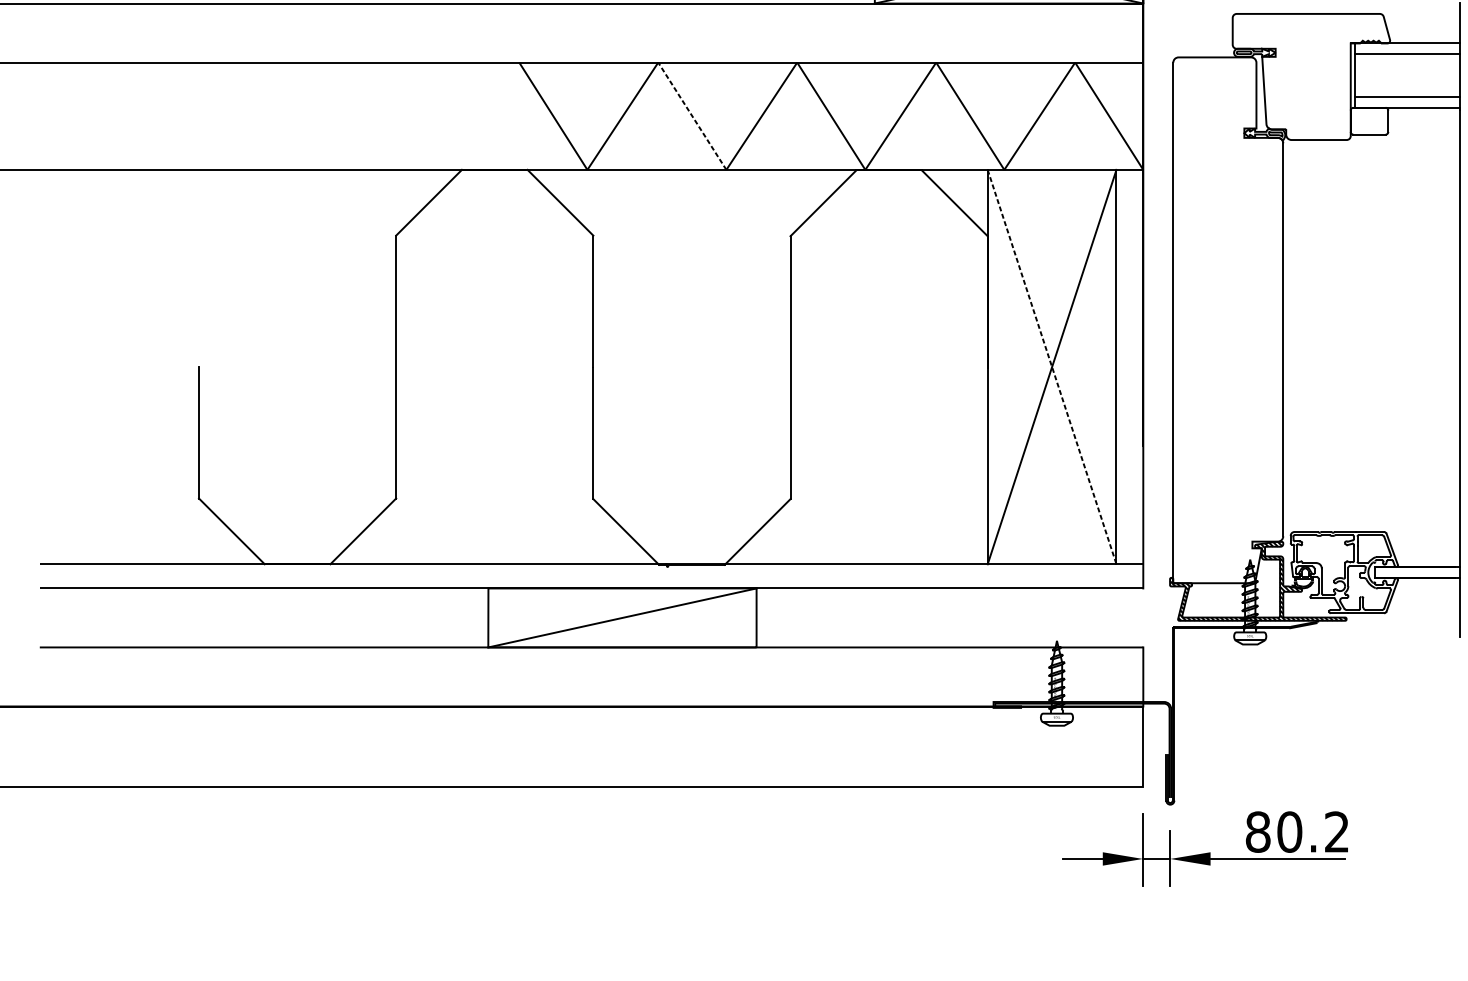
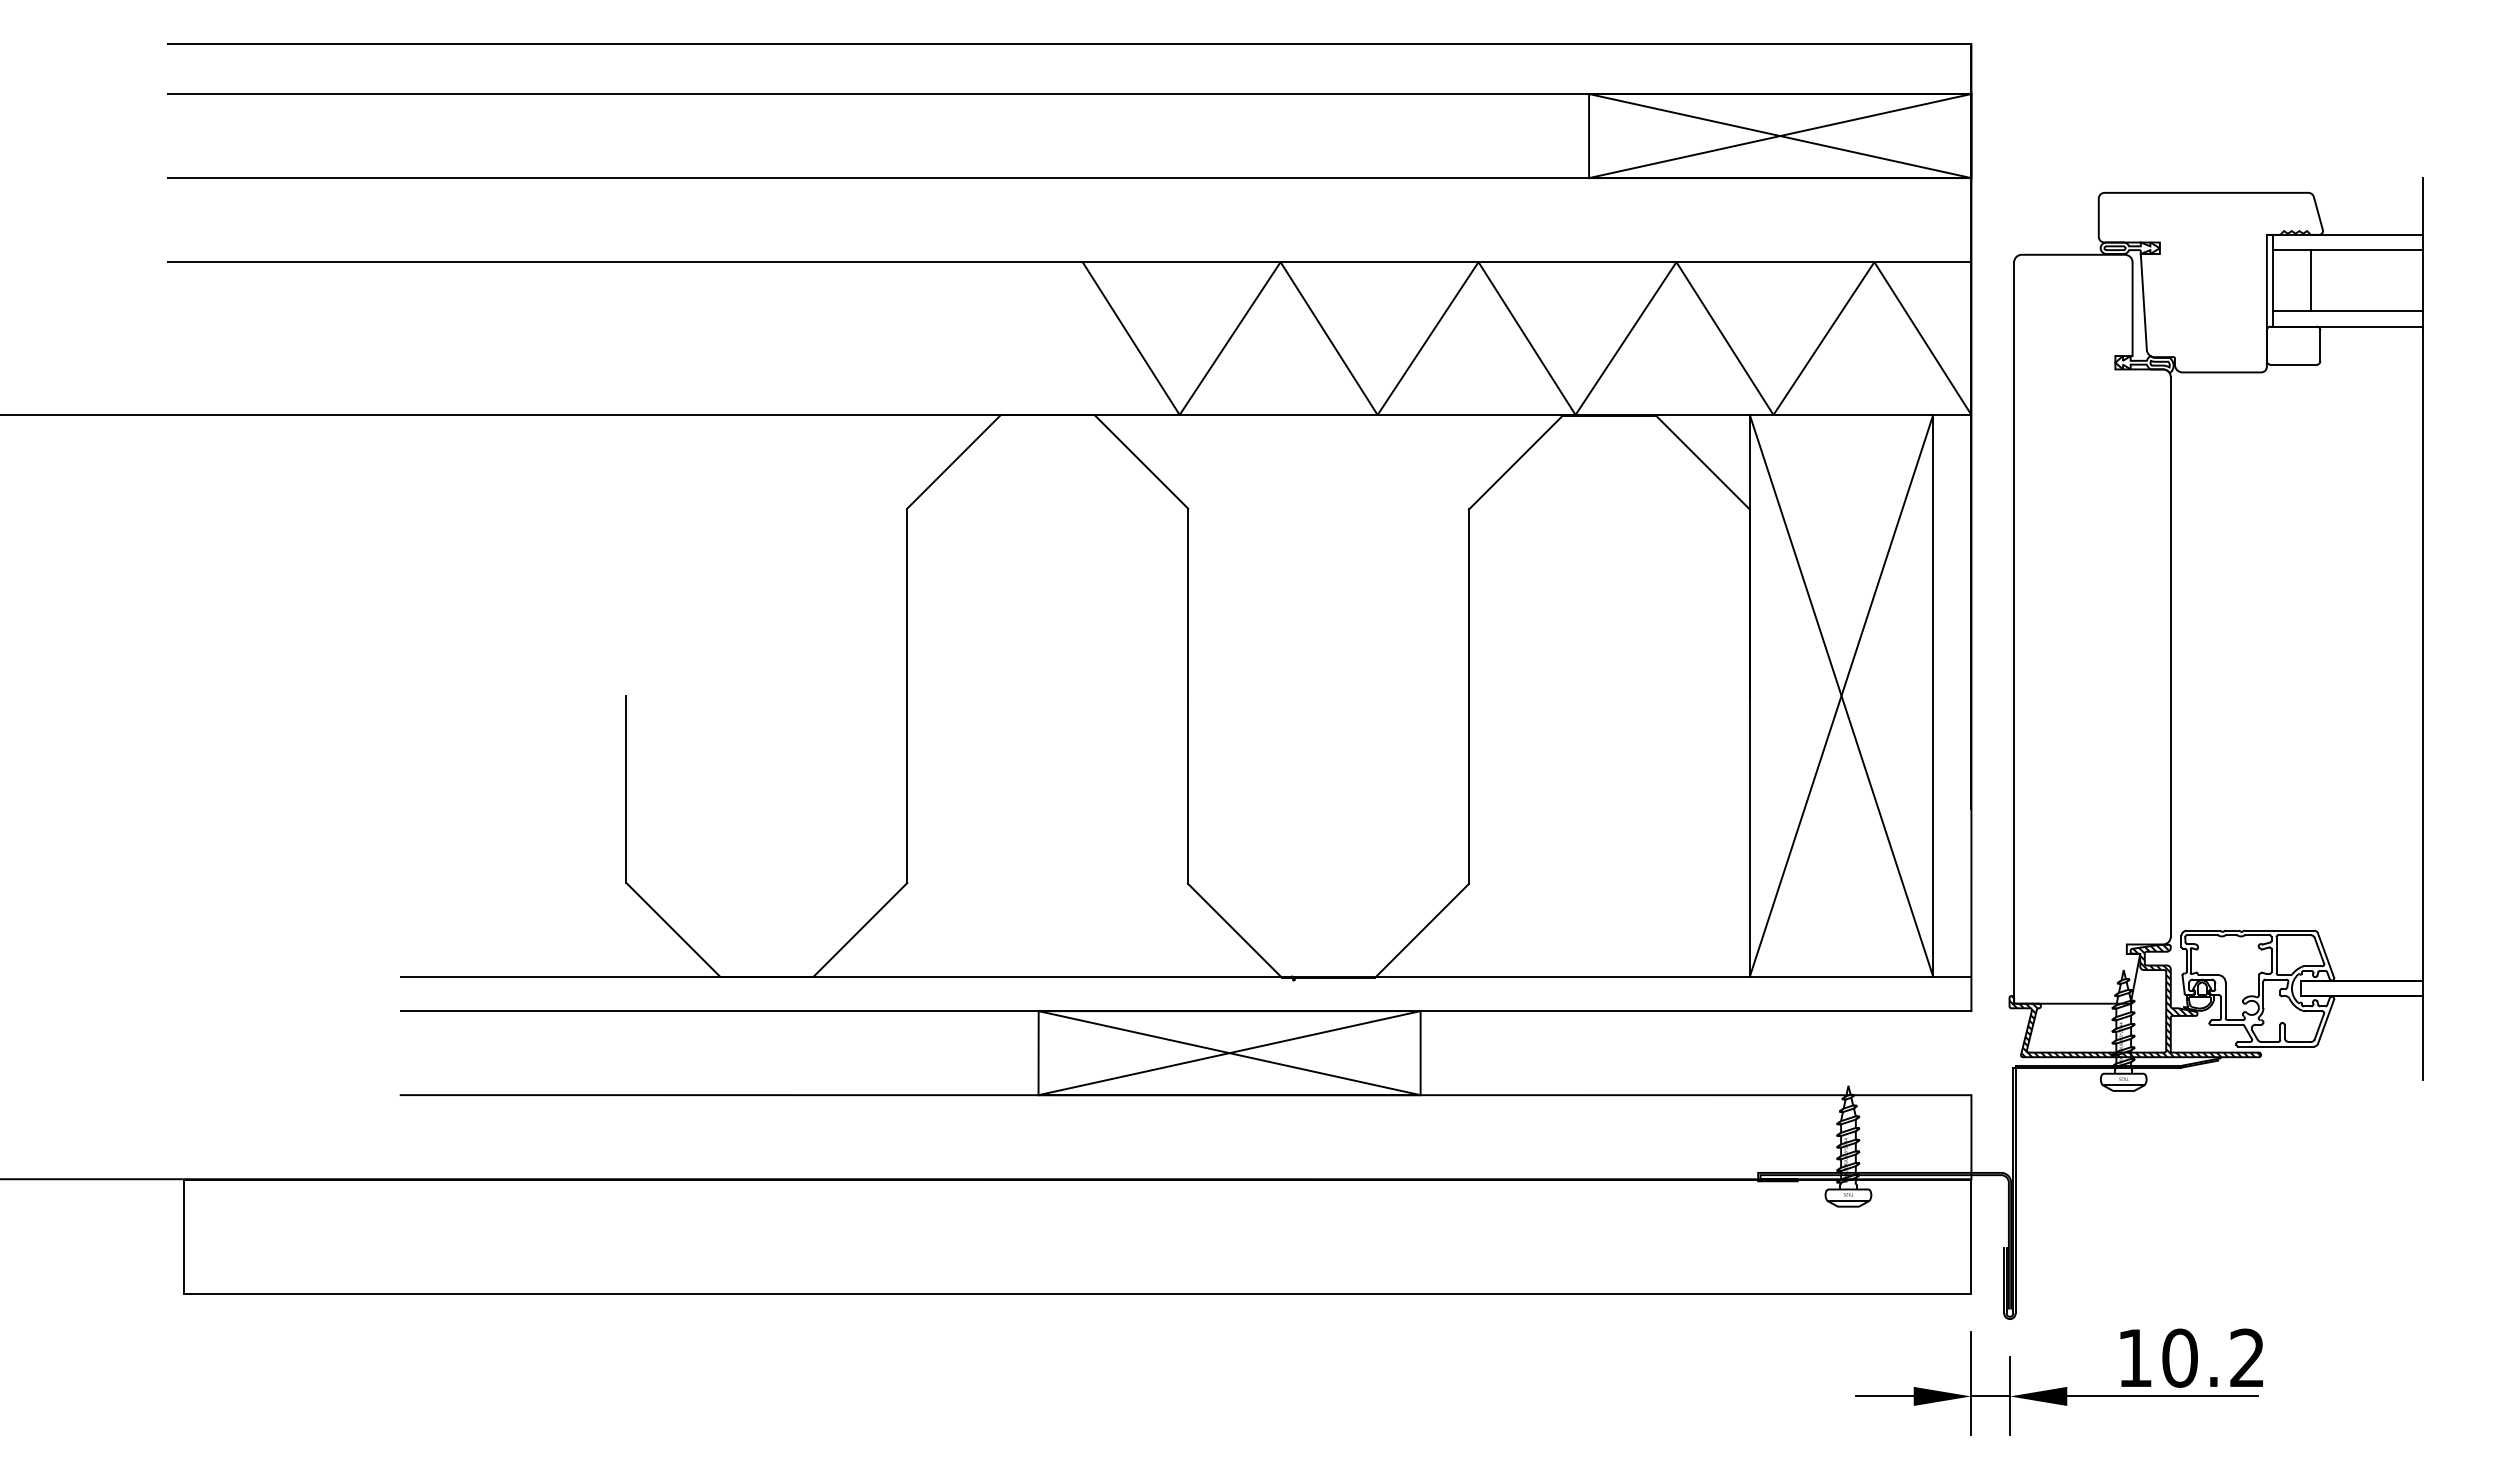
line: (1382, 75) -> (2311, 280), added
line: (692, 116) -> (1329, 338), dashed -> solid
line: (1052, 367) -> (1841, 696), dashed -> solid
line: (622, 618) -> (1229, 1053), added
text: (1257, 831) -> (2134, 1357), 80.2 -> 10.2

